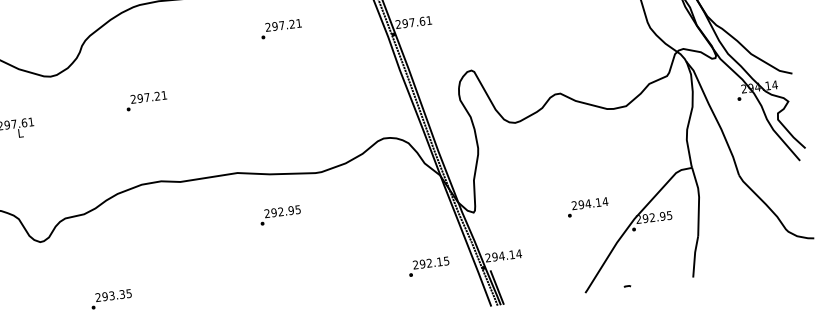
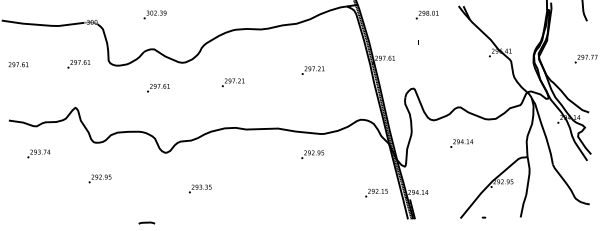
text: (280, 28) -> (312, 70), moved
text: (587, 207) -> (461, 143), moved
text: (280, 214) -> (312, 154), moved

